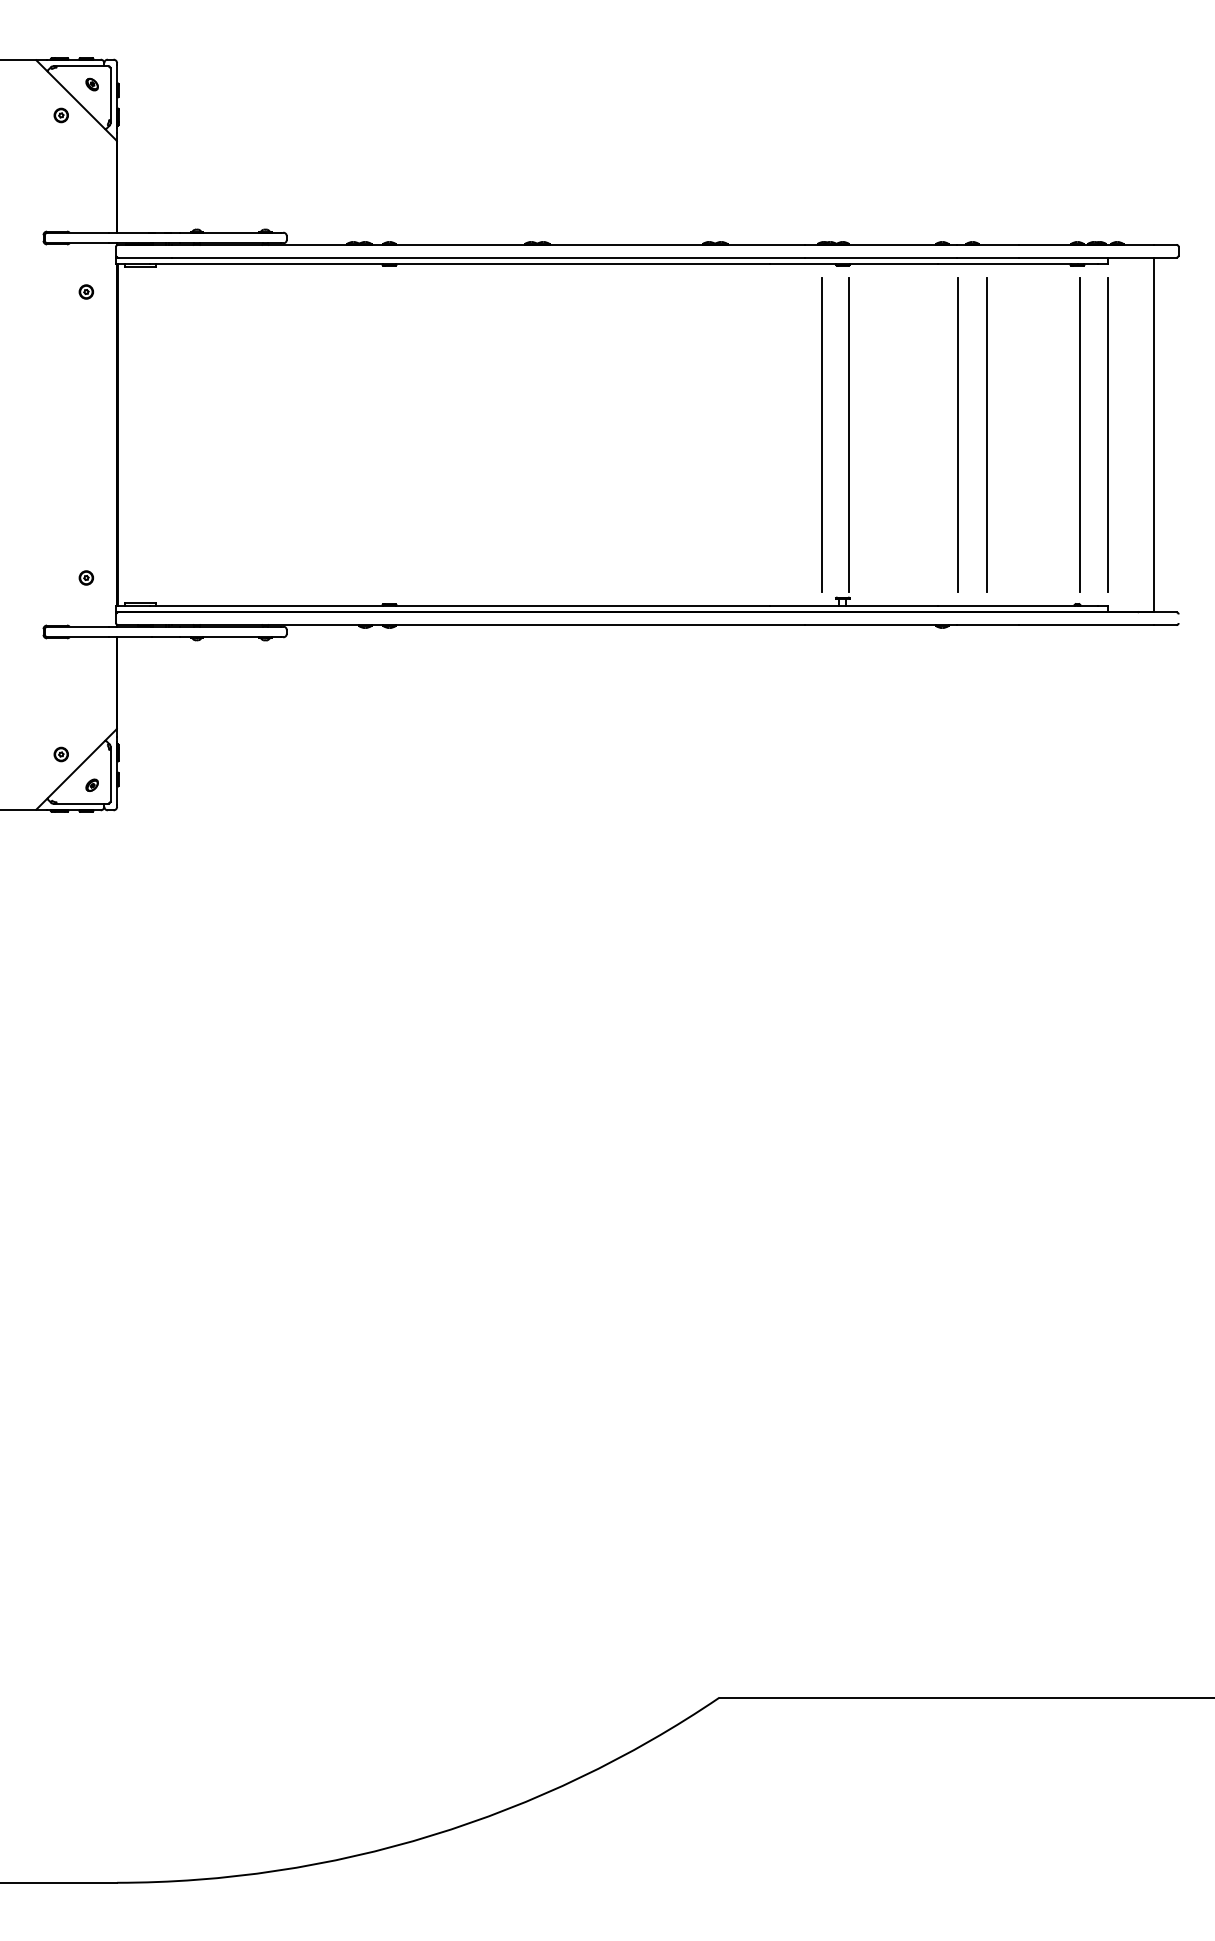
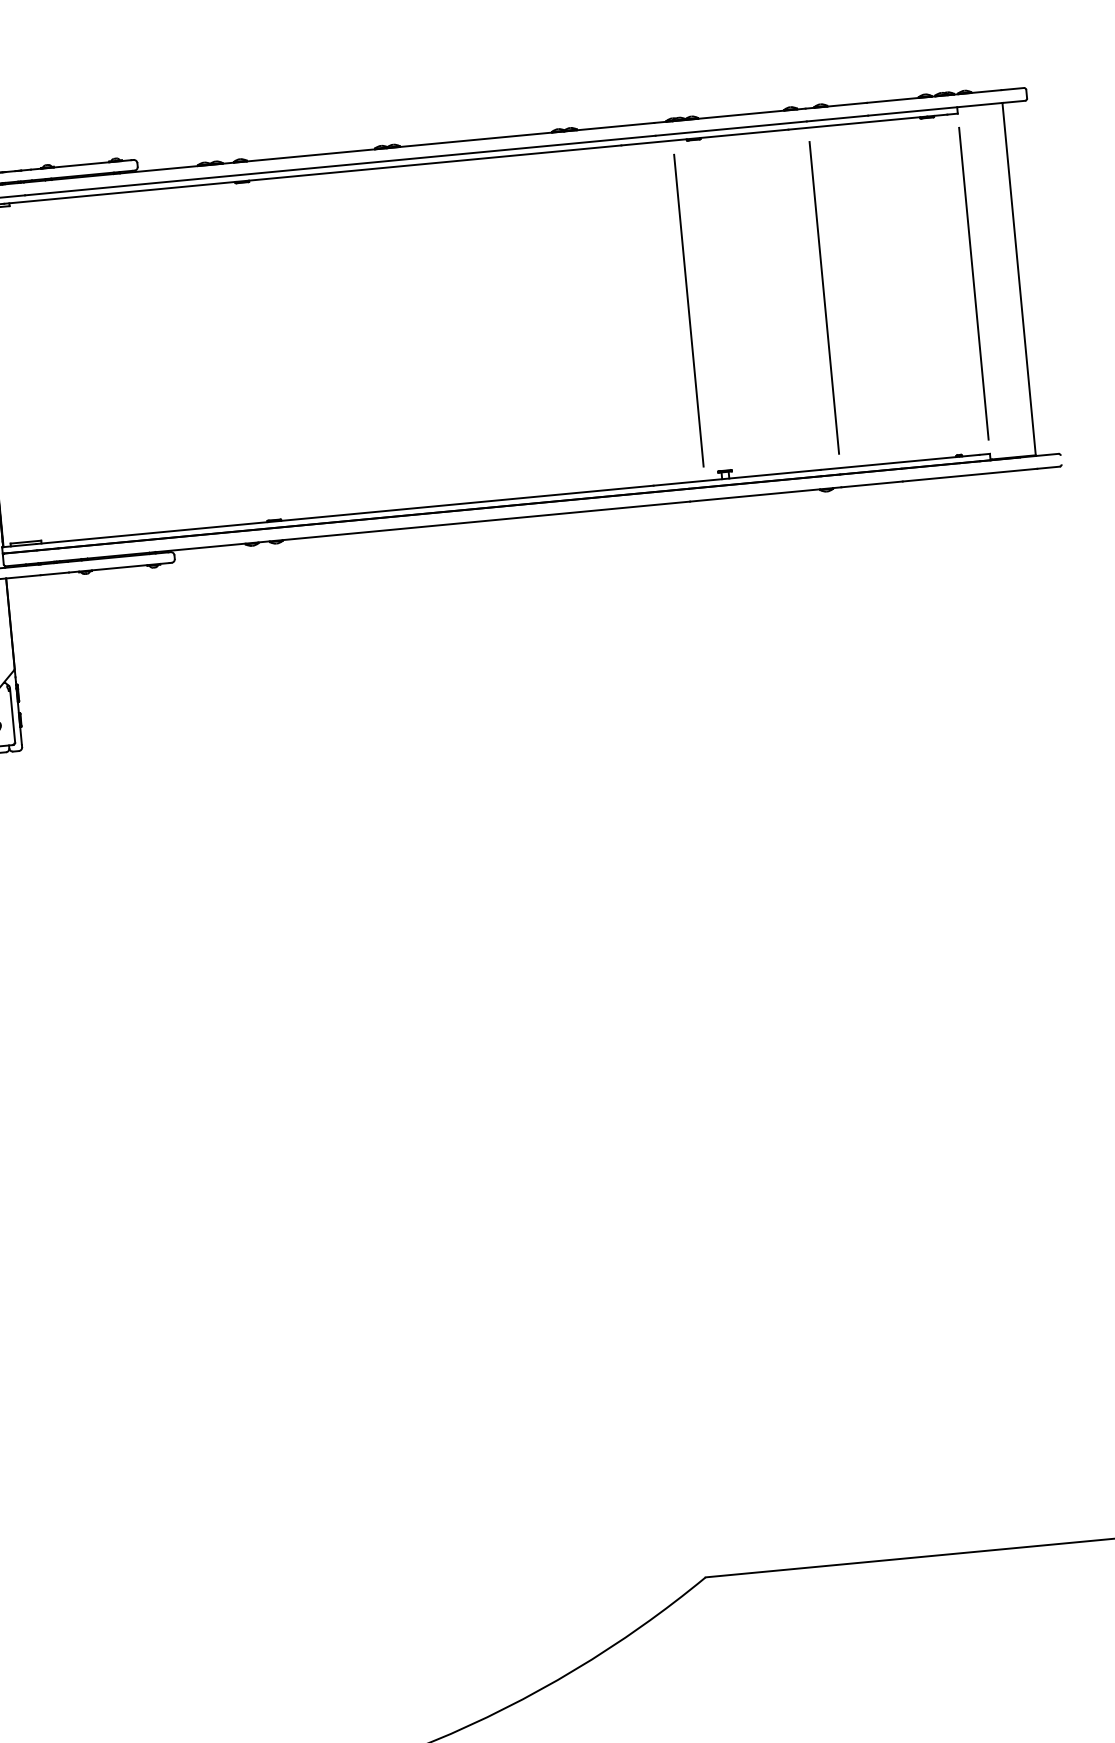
line: (849, 434) -> (716, 307), removed
line: (986, 434) -> (852, 294), removed
line: (1079, 434) -> (945, 285), removed

